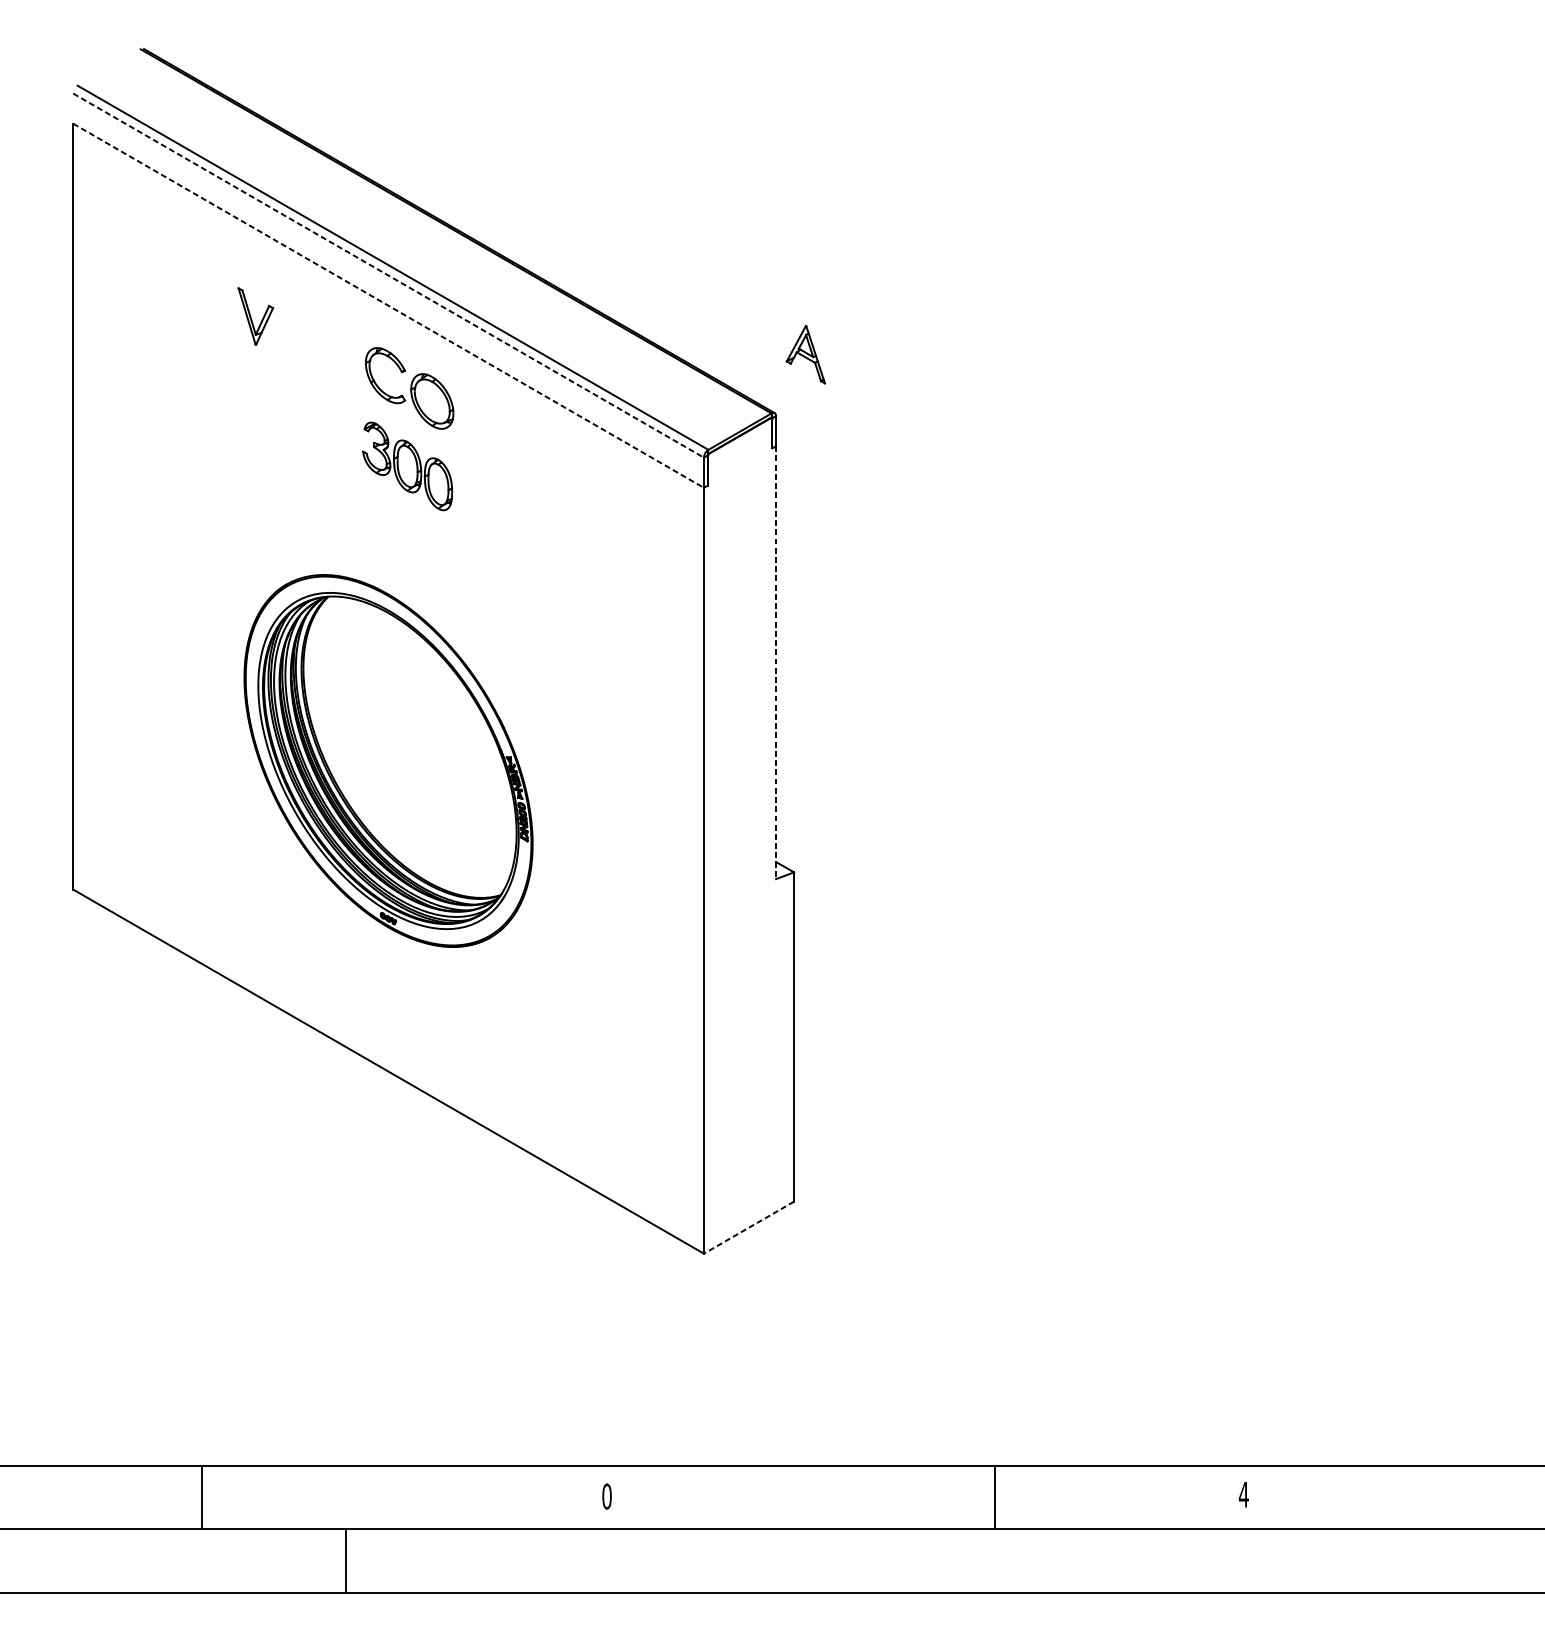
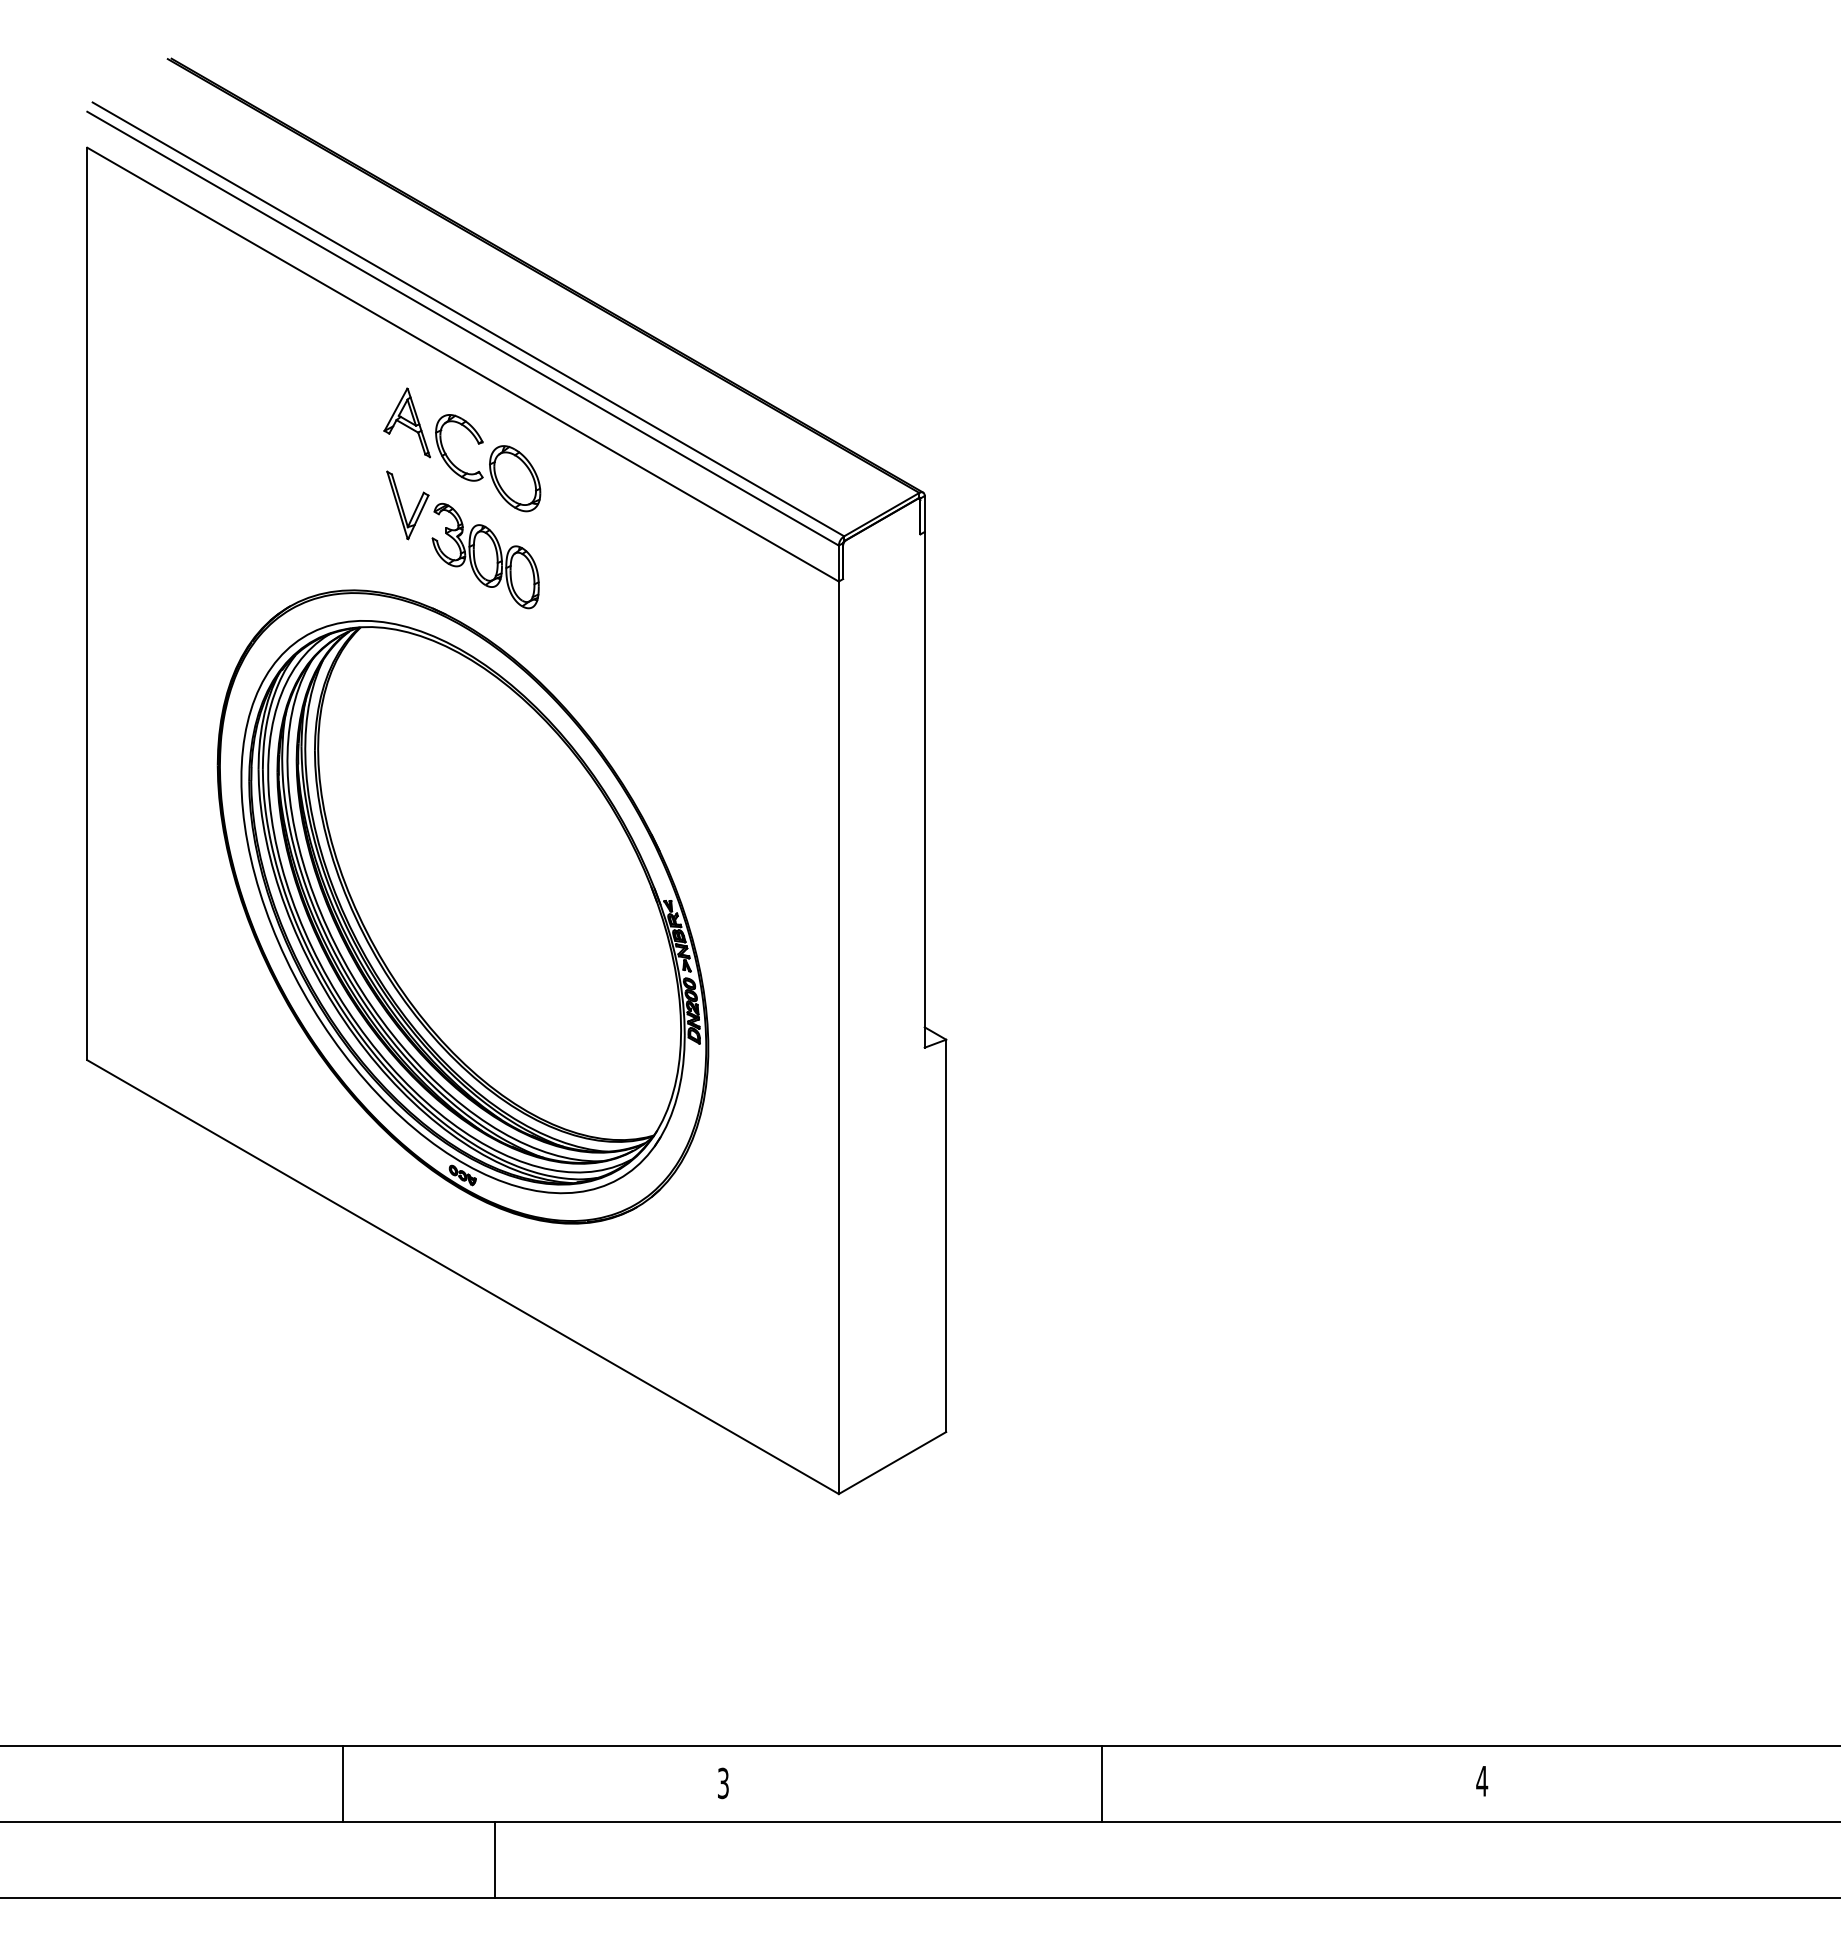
line: (388, 275) -> (463, 328), dashed -> solid
line: (388, 305) -> (463, 364), dashed -> solid
part: (255, 316) -> (407, 505), moved
part: (805, 354) -> (406, 422), moved
line: (775, 662) -> (924, 789), dashed -> solid
part: (388, 760) -> (462, 906), size x1.43
line: (748, 1228) -> (892, 1463), dashed -> solid
text: (607, 1496) -> (723, 1783), 0 -> 3
line: (202, 1497) -> (343, 1784), moved
line: (994, 1497) -> (1102, 1784), moved
line: (345, 1561) -> (494, 1860), moved

